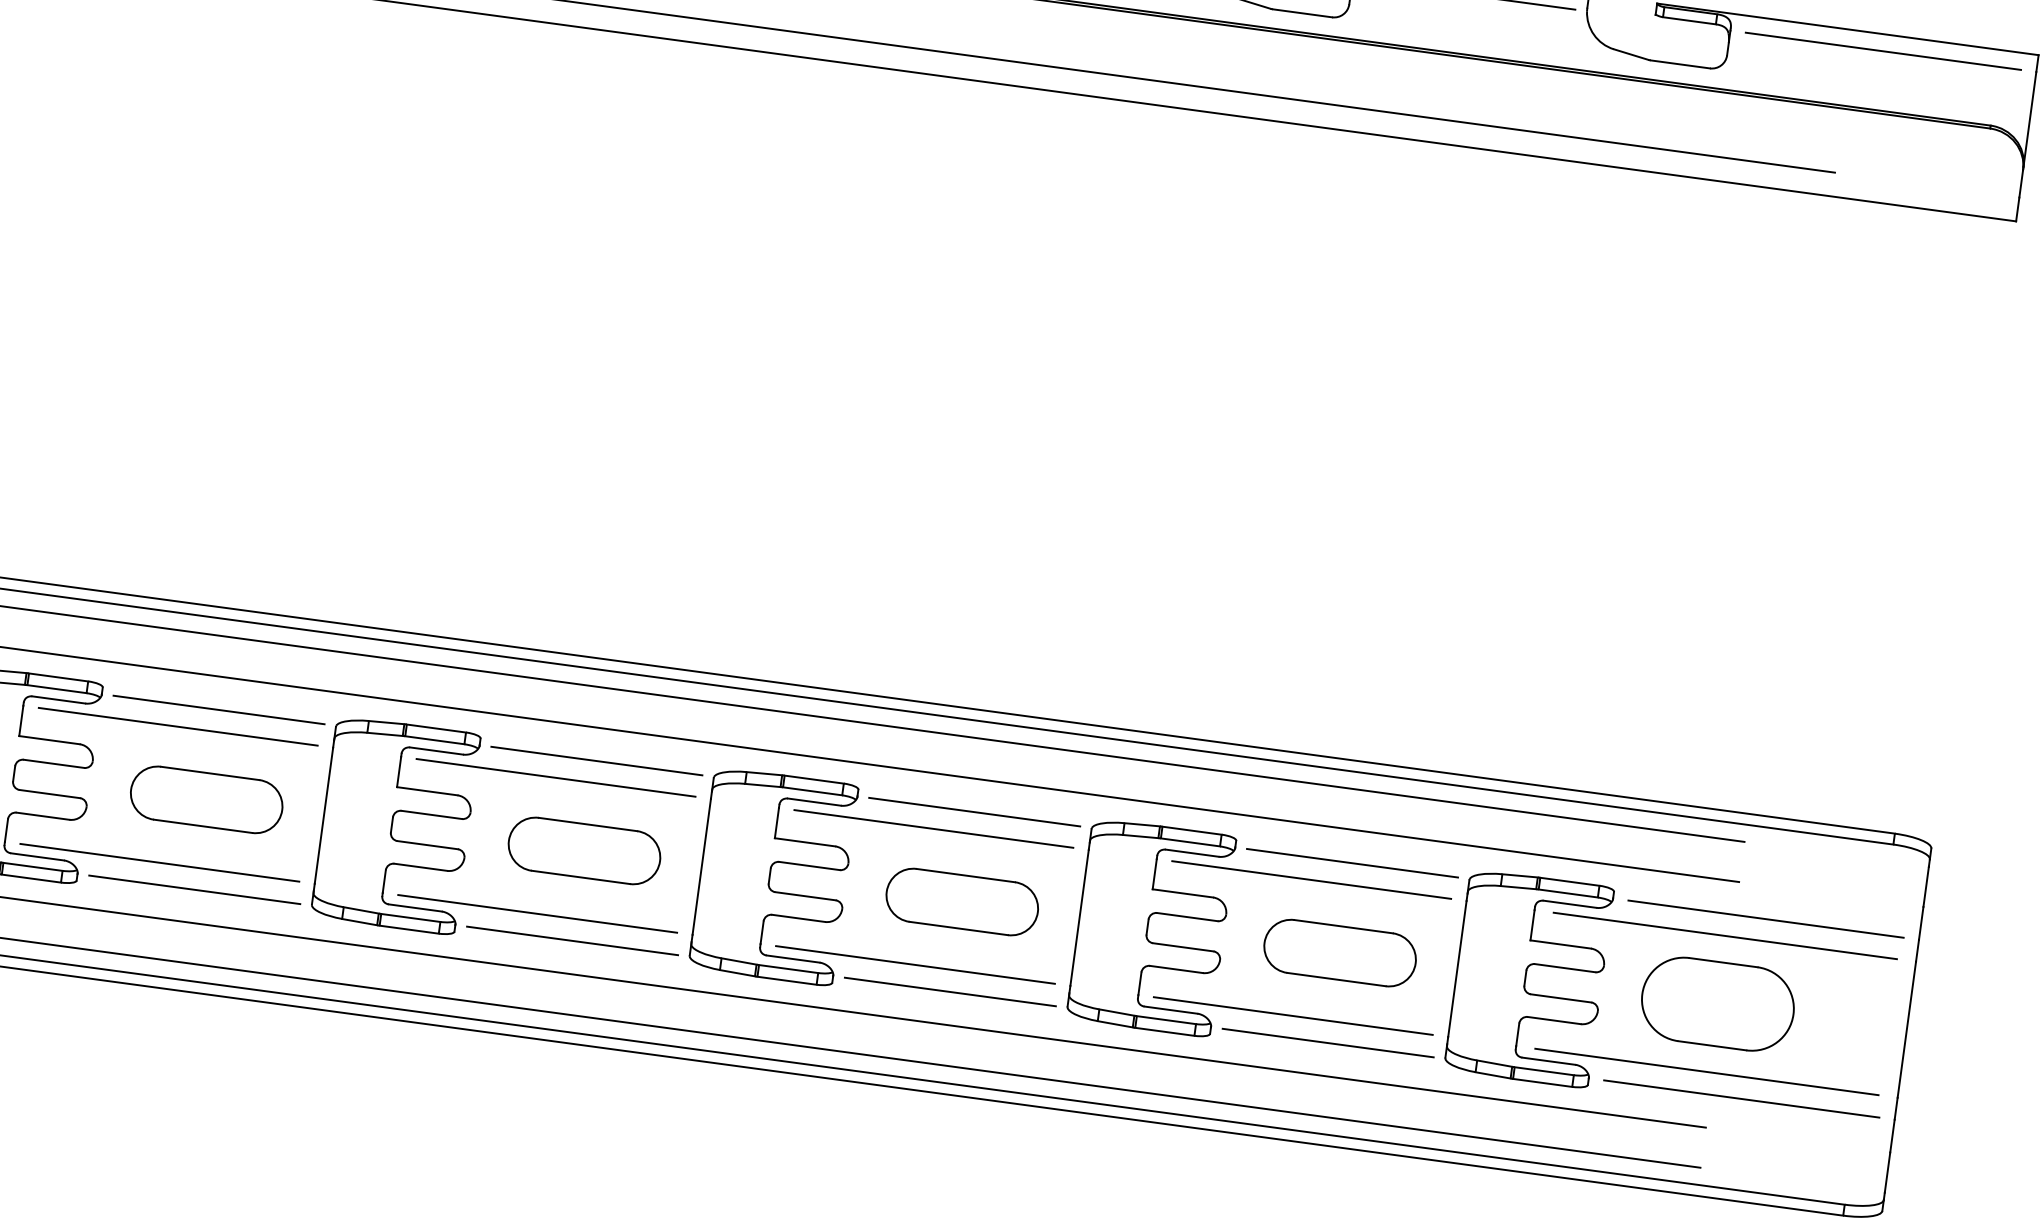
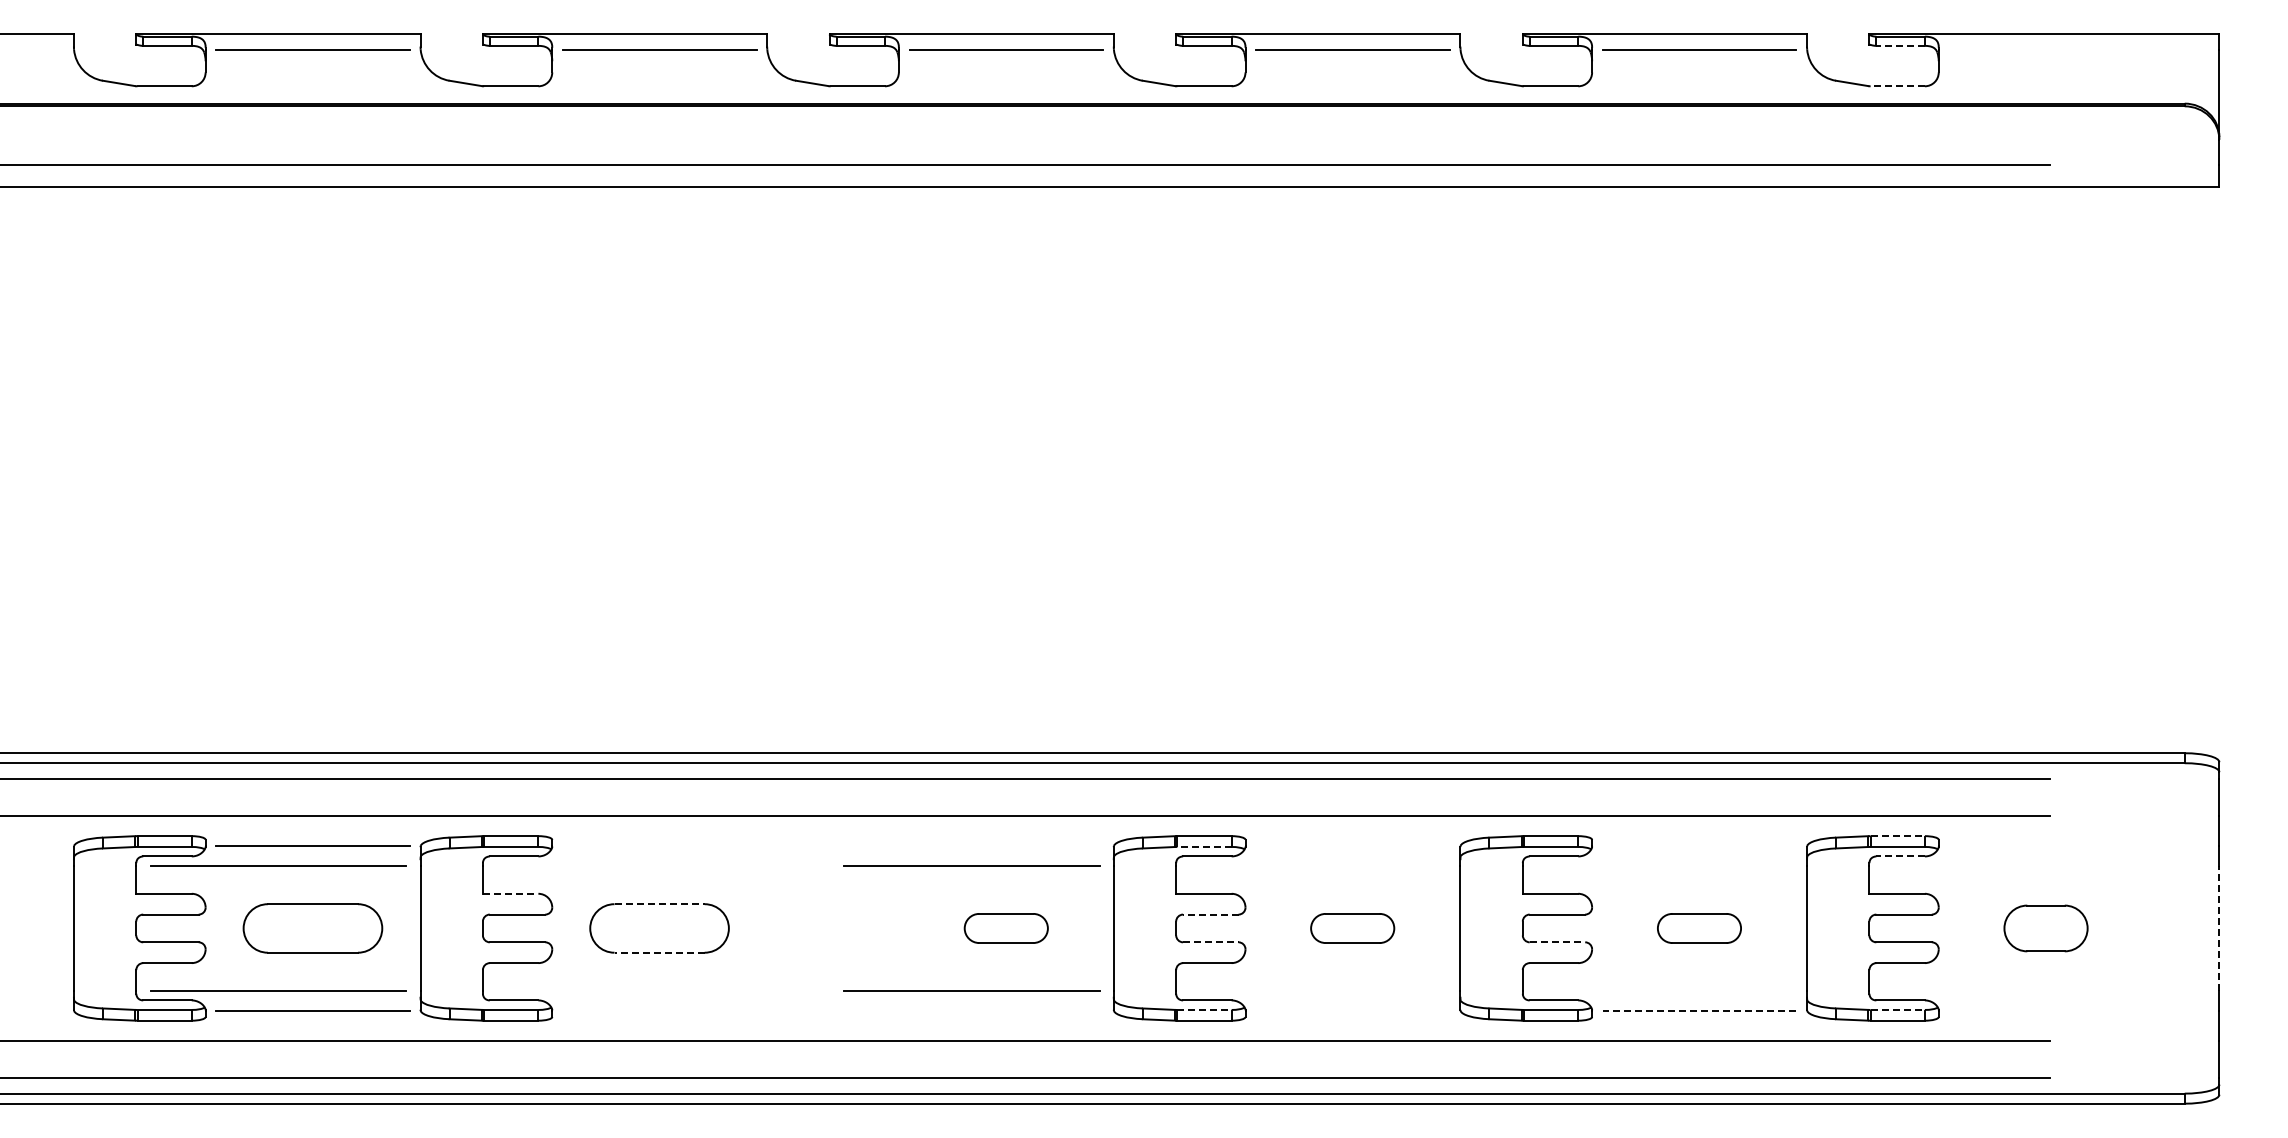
line: (1689, 20) -> (1900, 45), solid -> dashed
line: (1882, 50) -> (2078, 49), removed
line: (1680, 64) -> (1897, 86), solid -> dashed
line: (218, 709) -> (659, 845), removed
line: (177, 726) -> (624, 865), removed
line: (49, 739) -> (510, 893), solid -> dashed
line: (597, 760) -> (1006, 845), removed
line: (211, 773) -> (660, 904), solid -> dashed
line: (812, 790) -> (1204, 846), solid -> dashed
line: (974, 811) -> (1352, 845), removed
part: (395, 825) -> (832, 928), removed
line: (203, 826) -> (659, 952), solid -> dashed
line: (934, 829) -> (1318, 866), removed
part: (584, 851) -> (1006, 928), size x0.6
line: (159, 862) -> (624, 990), removed
line: (1352, 862) -> (1699, 845), removed
line: (809, 865) -> (1210, 914), solid -> dashed
line: (1311, 879) -> (1664, 865), removed
line: (1570, 882) -> (1898, 836), solid -> dashed
line: (194, 889) -> (659, 1010), removed
line: (805, 896) -> (1210, 942), solid -> dashed
part: (961, 902) -> (1352, 928), size x0.6
line: (1569, 904) -> (1900, 856), solid -> dashed
line: (1765, 918) -> (2078, 845), removed
line: (1724, 936) -> (2043, 866), removed
line: (572, 940) -> (1006, 1010), removed
line: (1183, 947) -> (1557, 942), solid -> dashed
part: (1340, 953) -> (1699, 928), size x0.6
line: (914, 964) -> (1317, 990), removed
line: (789, 968) -> (1205, 1009), solid -> dashed
line: (949, 991) -> (1352, 1010), removed
part: (1717, 1004) -> (2045, 928), size x0.6
line: (1292, 1015) -> (1664, 990), removed
line: (1907, 1028) -> (2219, 927), solid -> dashed
line: (1328, 1042) -> (1699, 1010), solid -> dashed
line: (1545, 1070) -> (1898, 1009), solid -> dashed
line: (1705, 1071) -> (2043, 990), removed
line: (1741, 1098) -> (2078, 1010), removed

